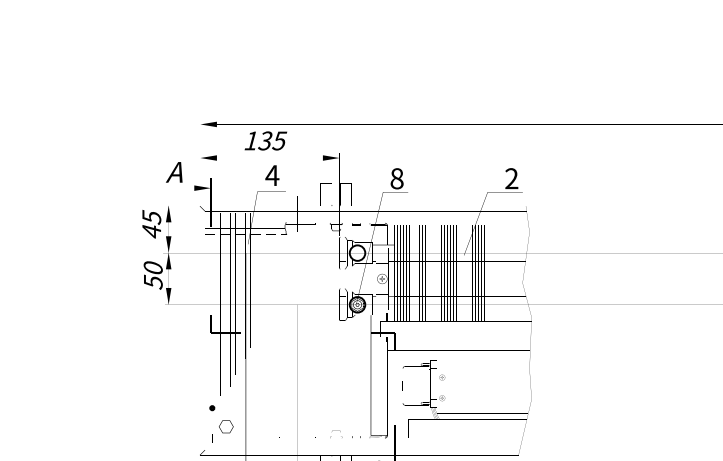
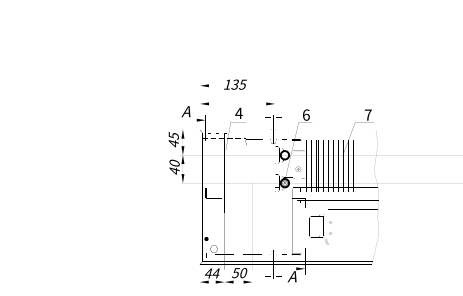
text: (265, 140) -> (235, 84), moved
text: (395, 177) -> (305, 114), 8 -> 6
text: (510, 177) -> (367, 114), 2 -> 7
text: (153, 281) -> (174, 170), 50 -> 40

